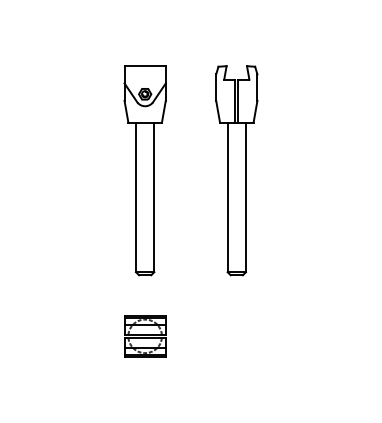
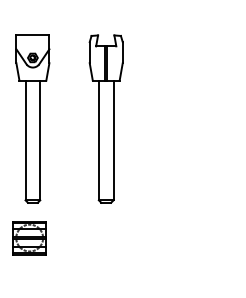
part: (145, 336) -> (29, 238), moved

